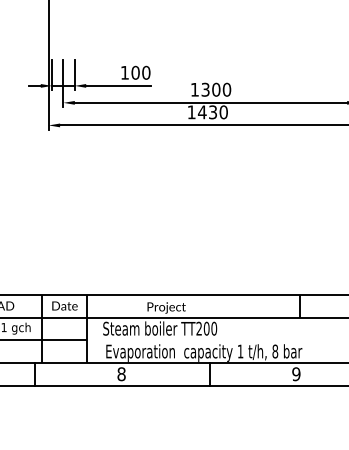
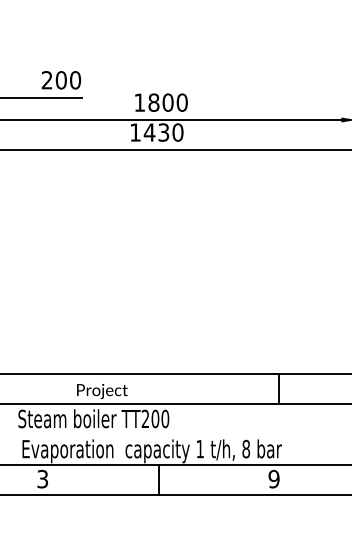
text: (124, 72) -> (46, 79), 100 -> 200
text: (205, 89) -> (153, 102), 1300 -> 1800
text: (121, 374) -> (42, 479), 8 -> 3

